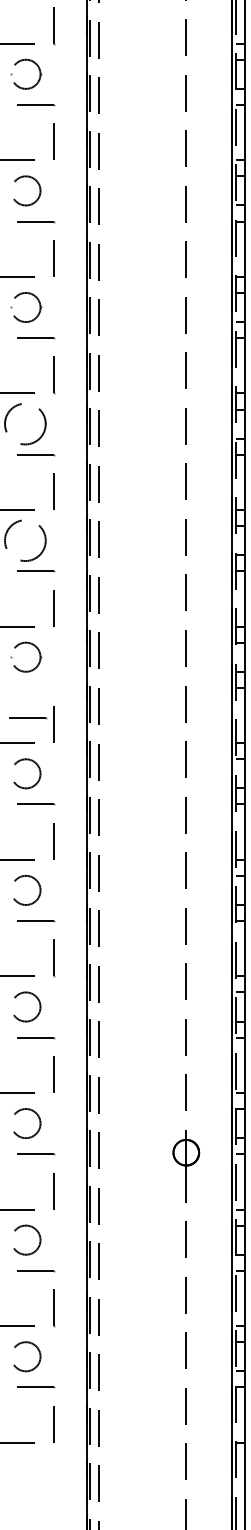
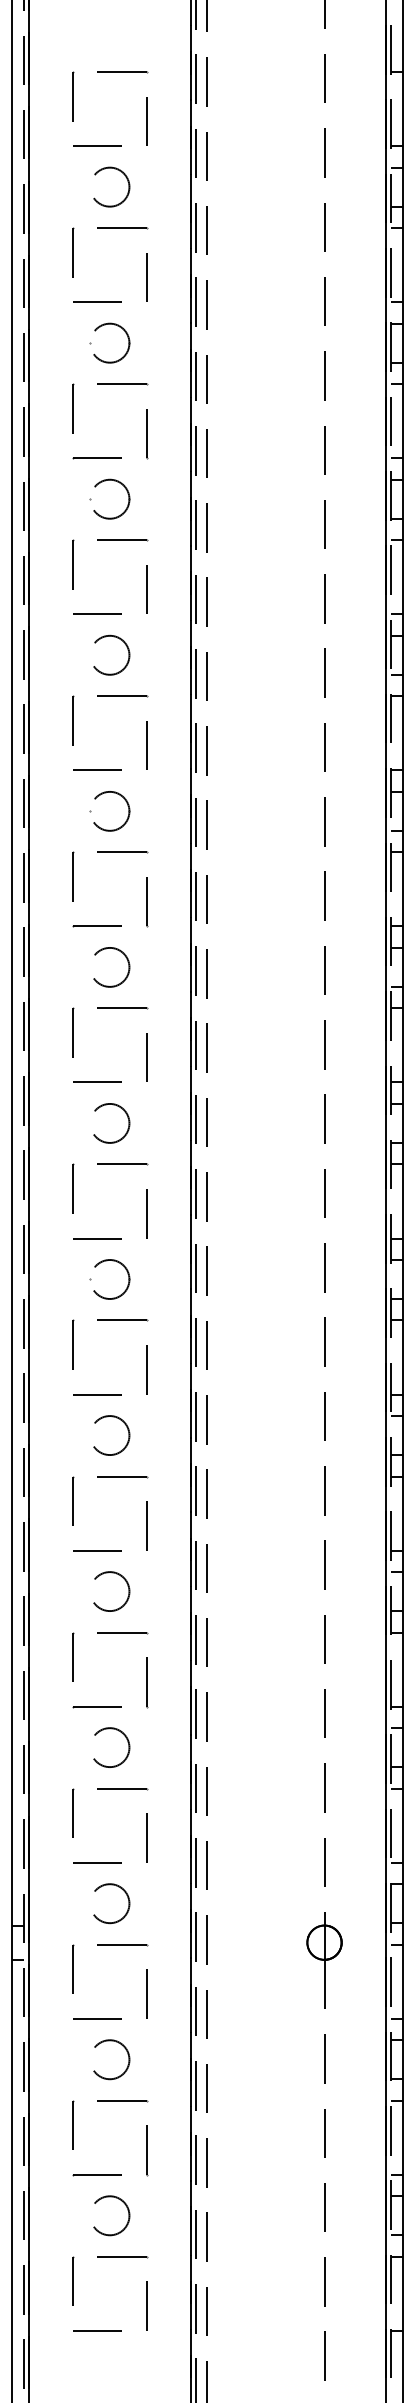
circle: (27, 424) -> (111, 967), size x0.71
circle: (27, 540) -> (111, 1123), size x0.71
line: (27, 718) -> (122, 1320), moved

